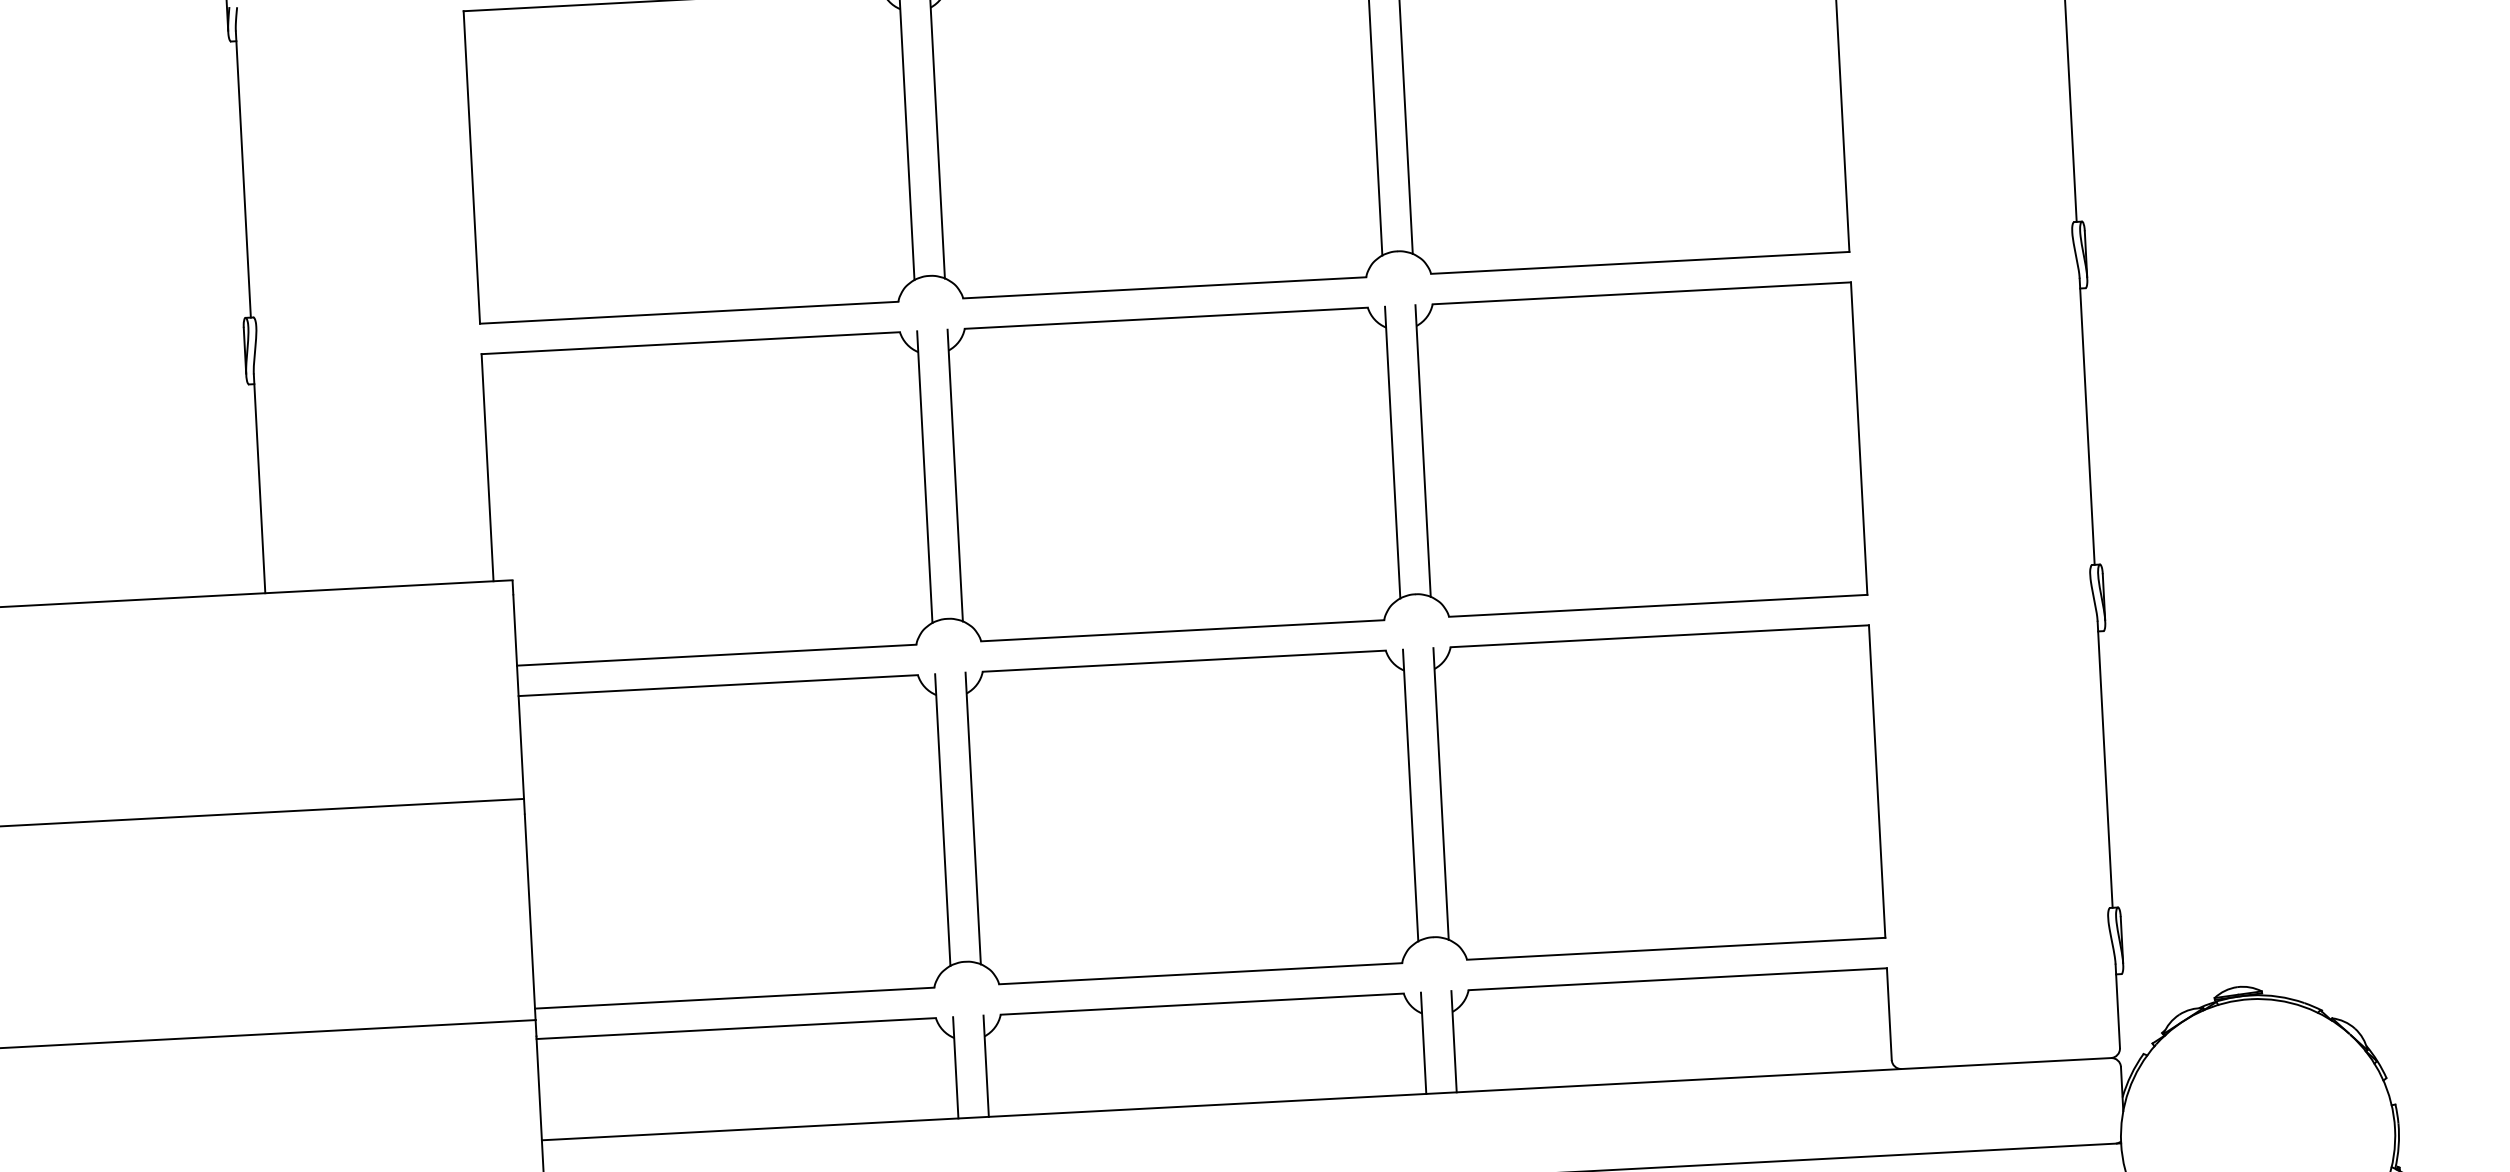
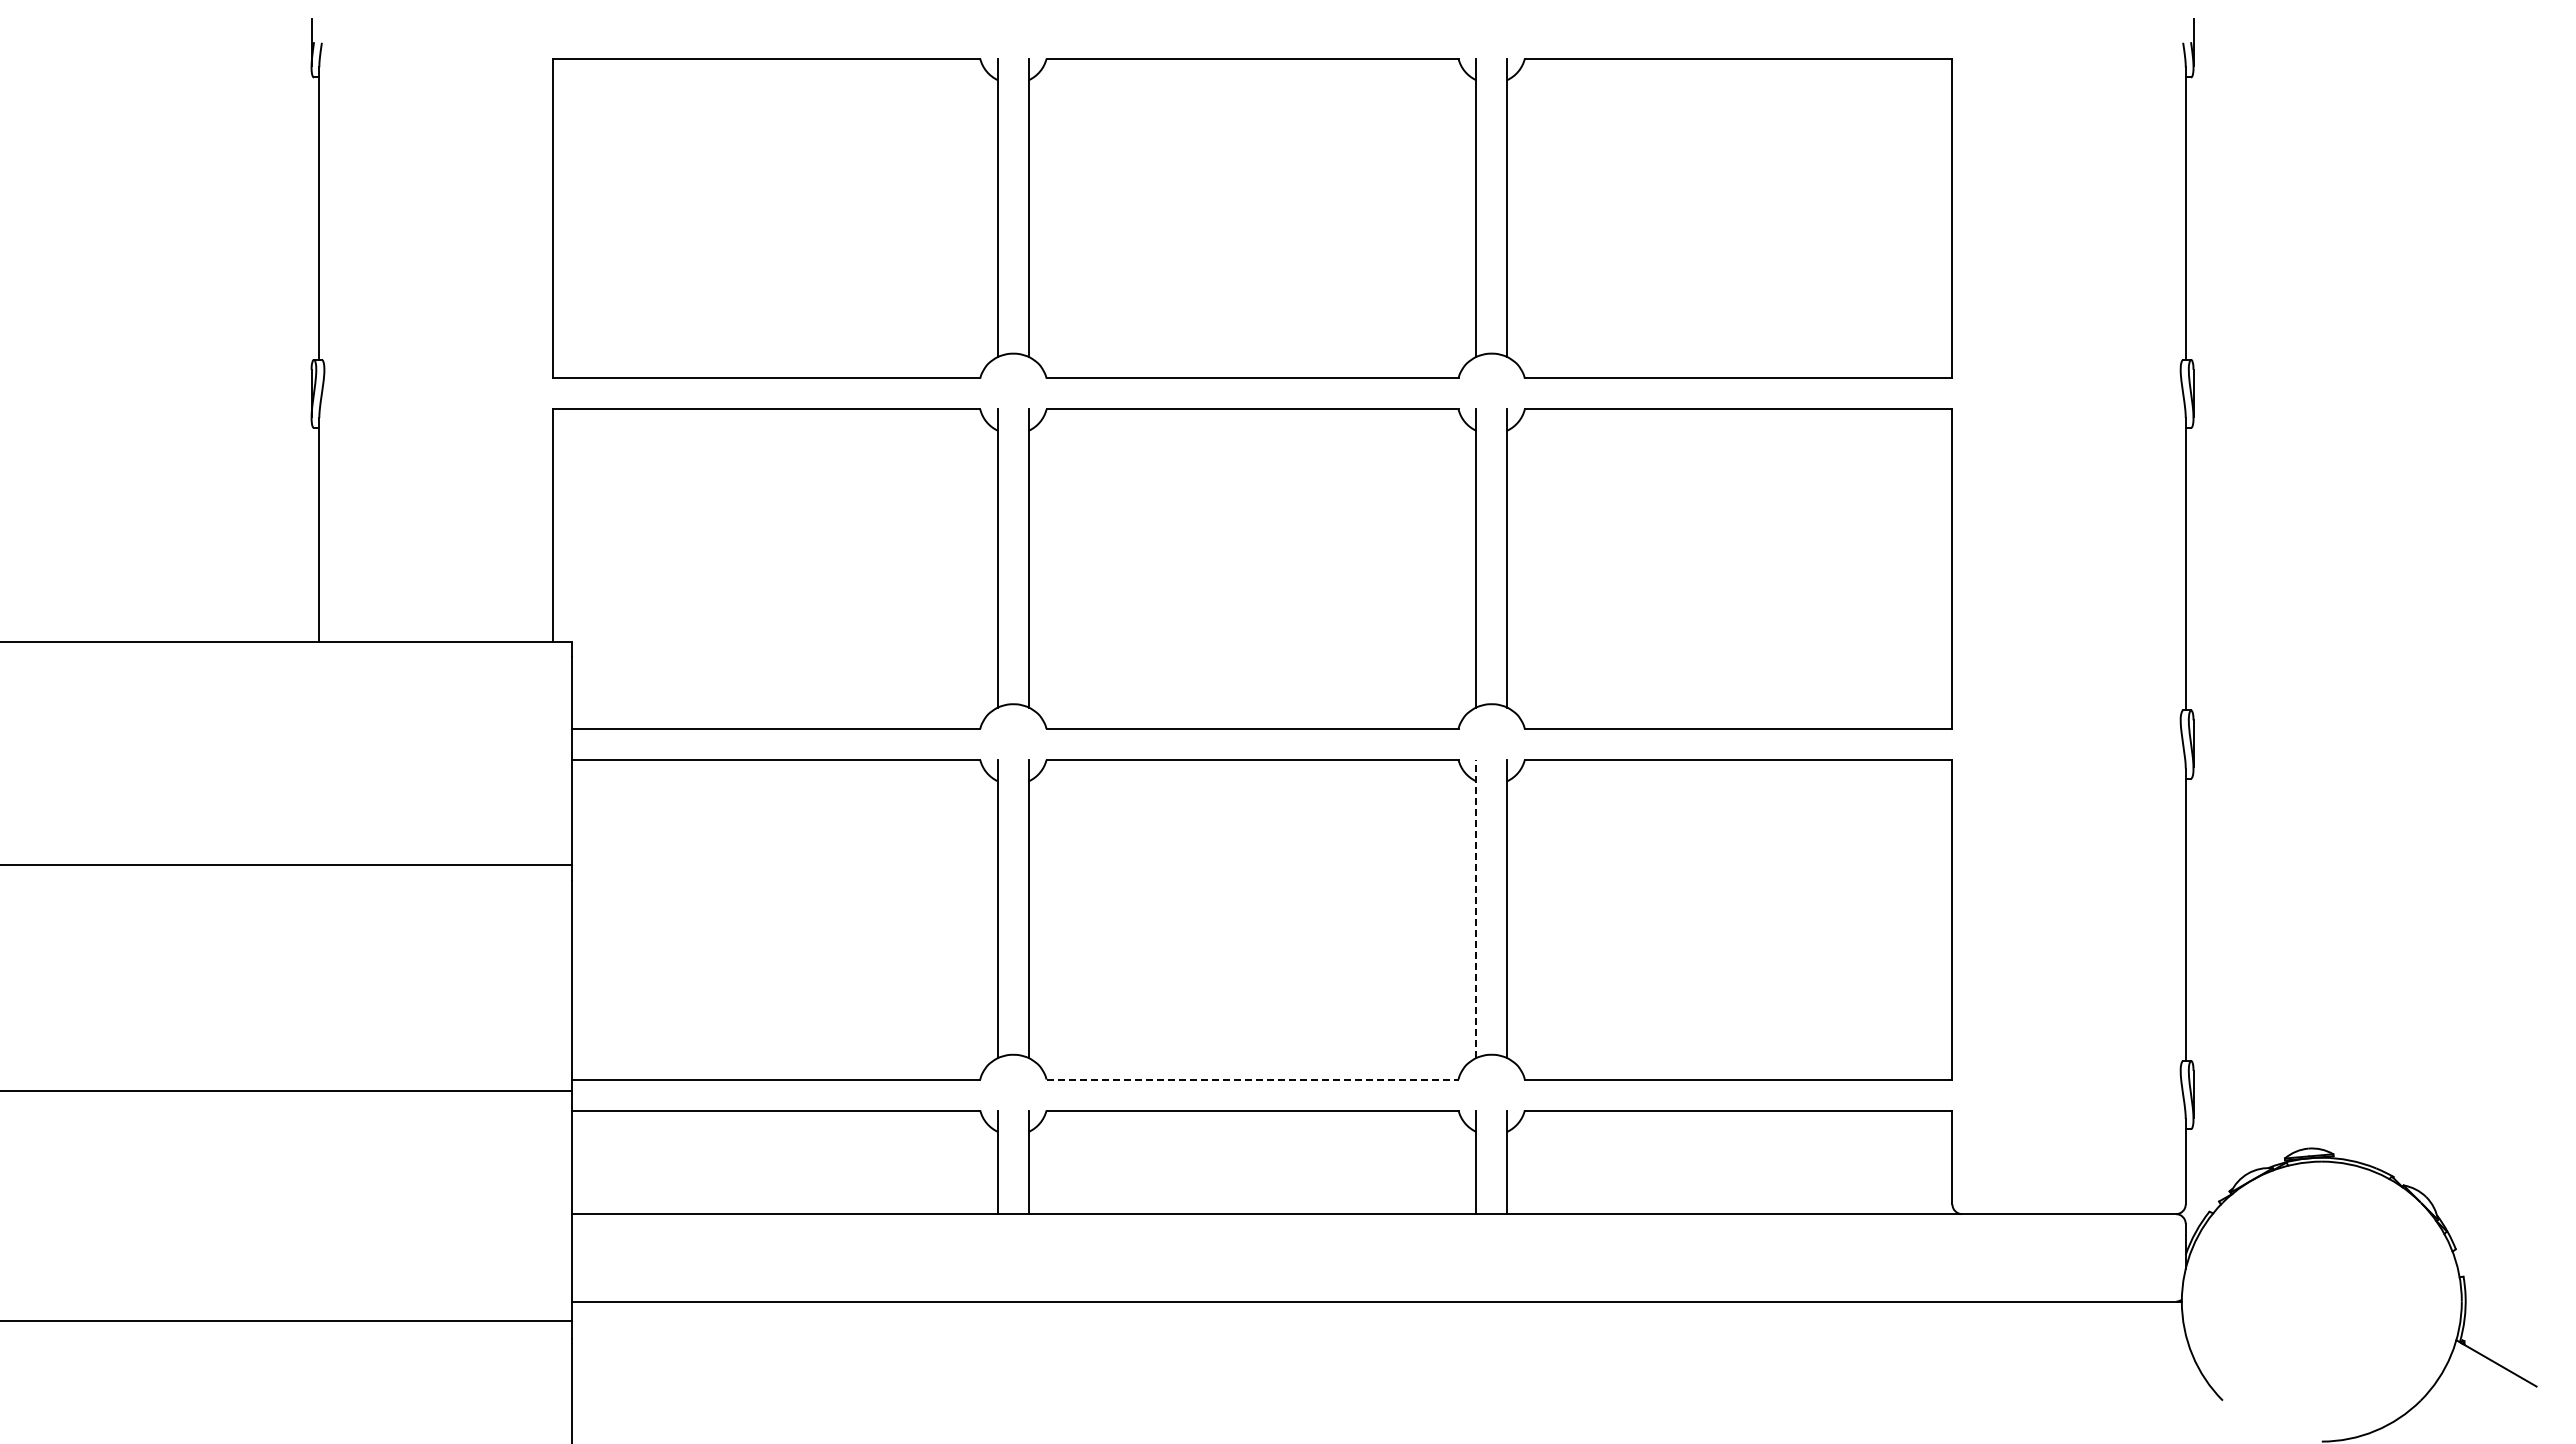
line: (1410, 794) -> (1476, 908), solid -> dashed
line: (1200, 973) -> (1252, 1079), solid -> dashed

